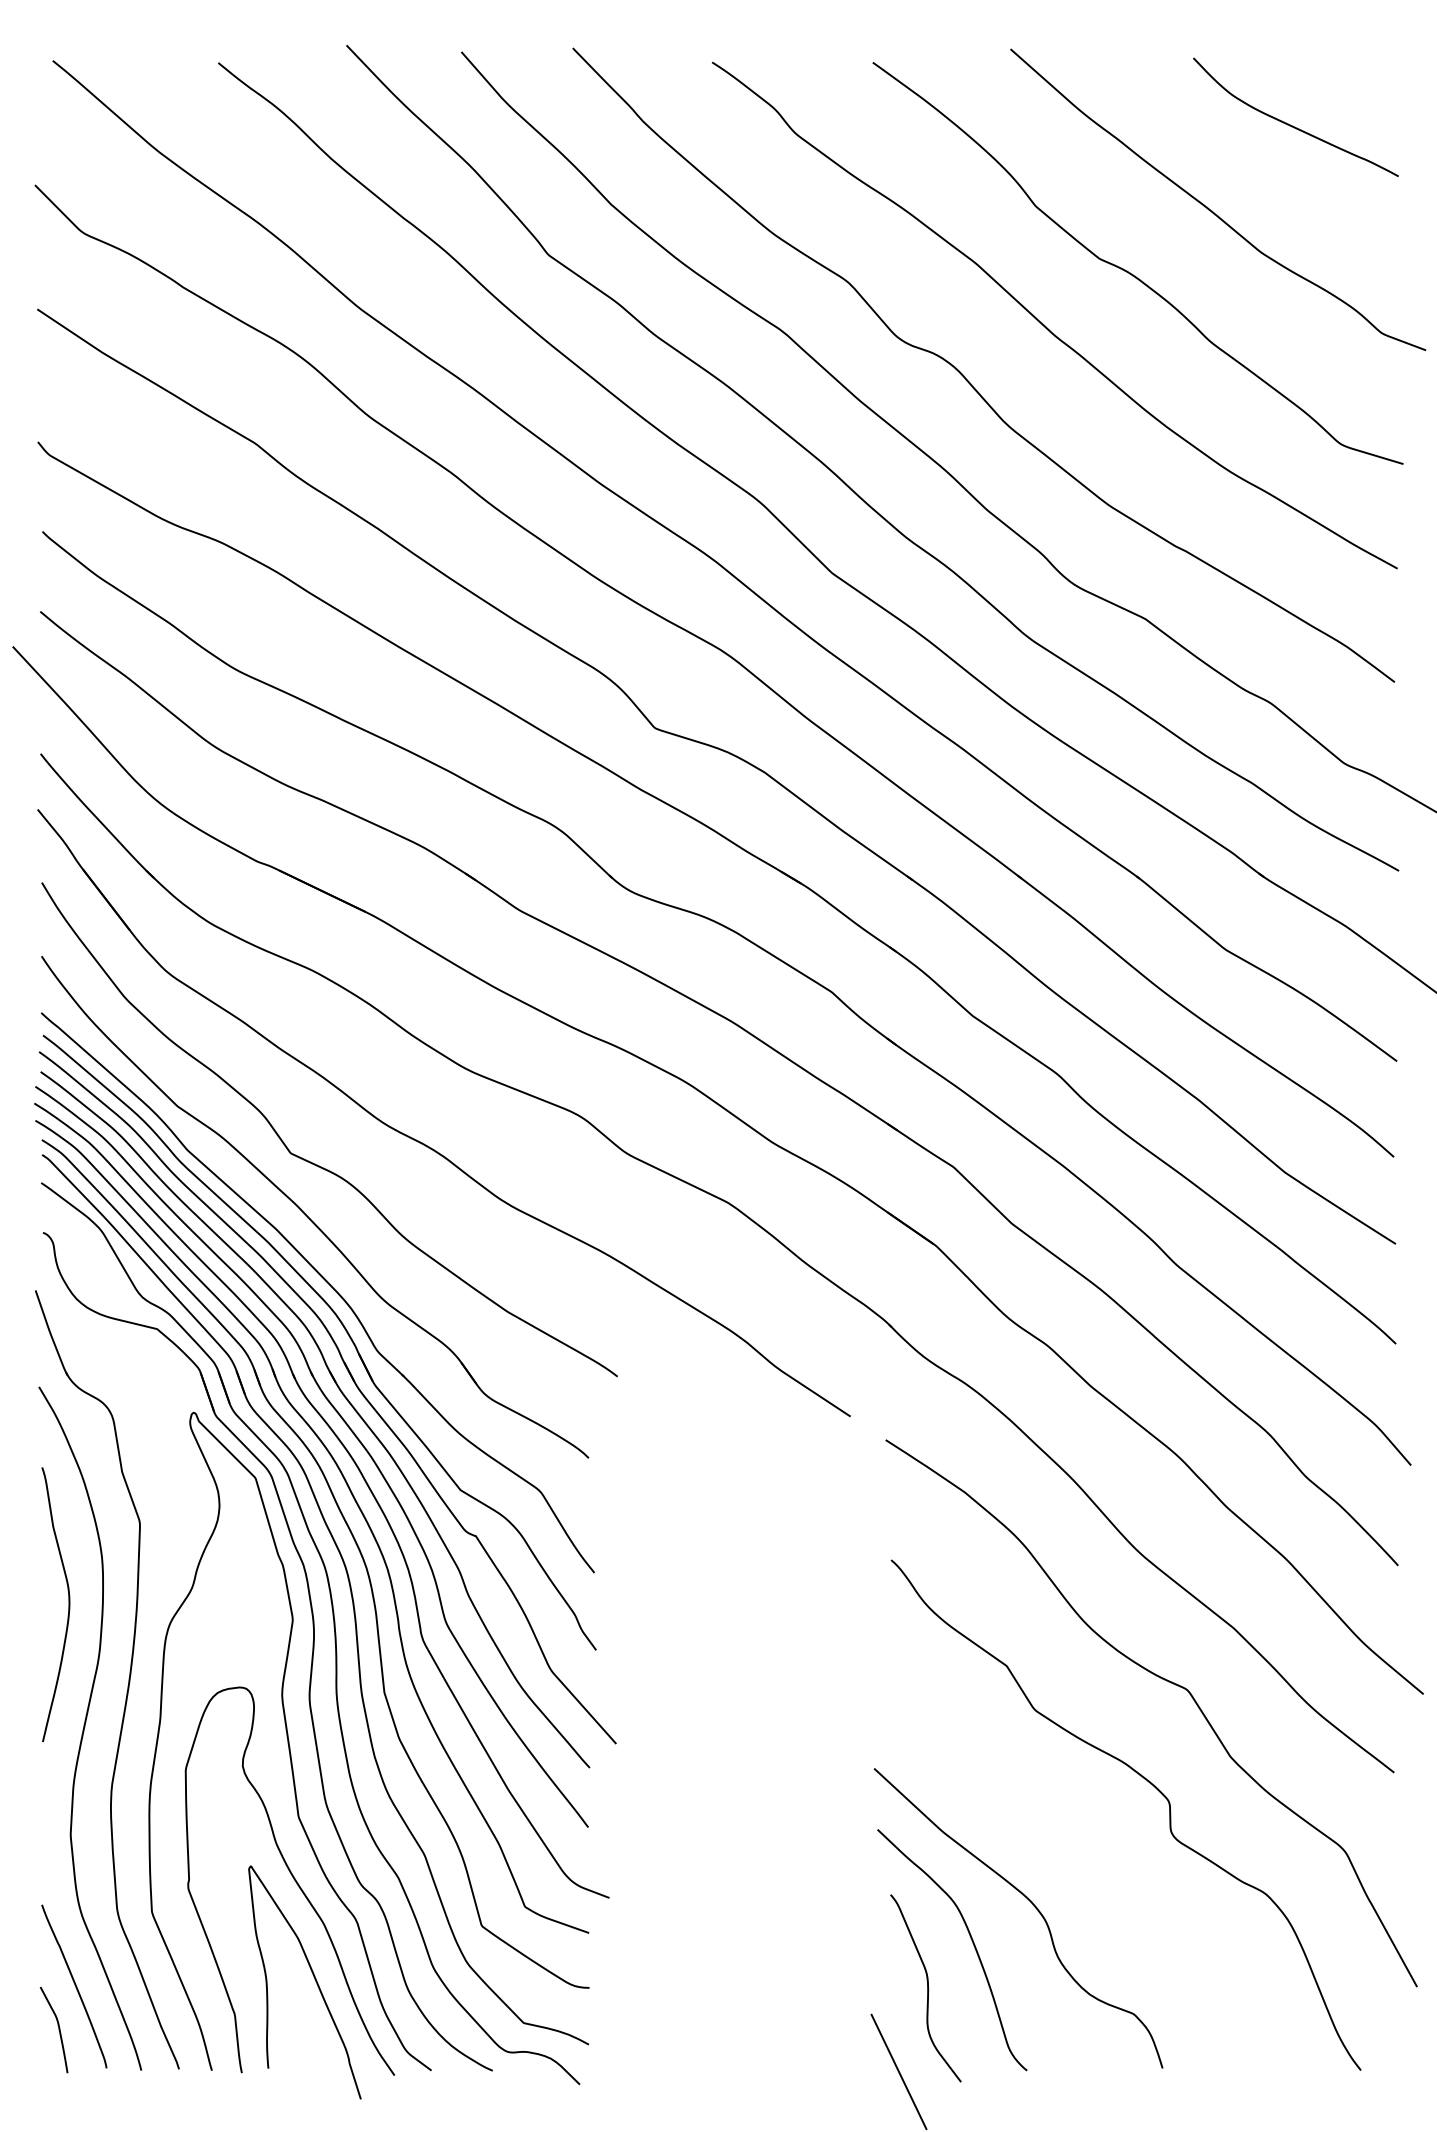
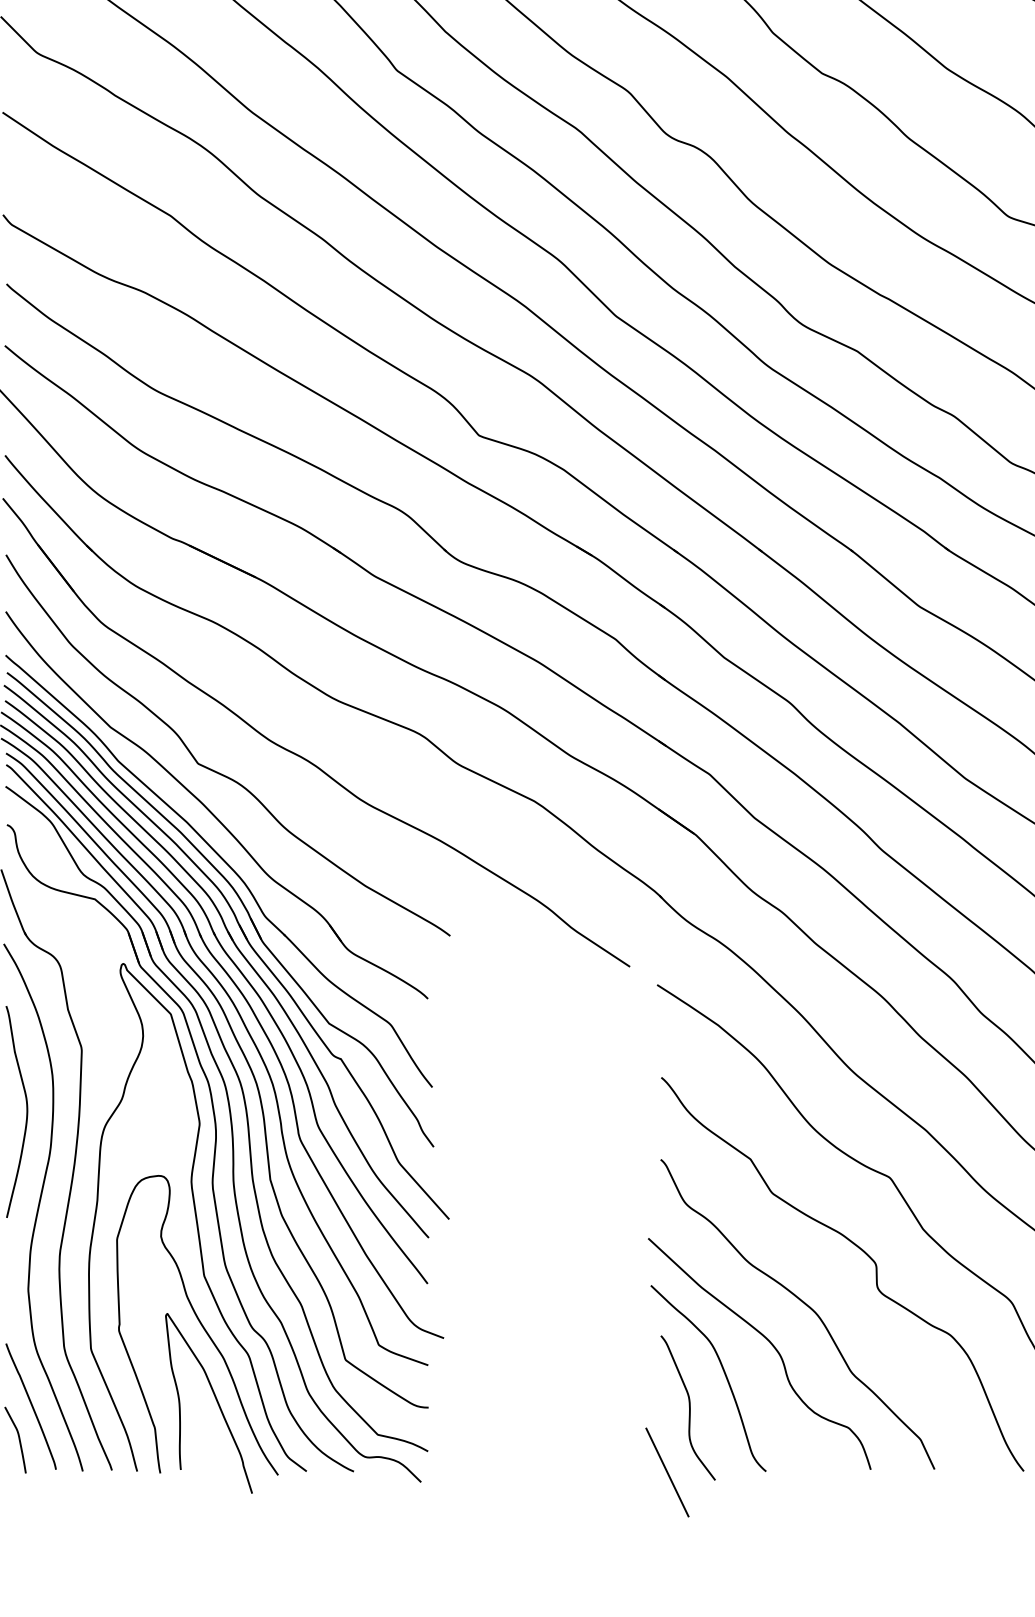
curve: (1078, 1855) -> (805, 1305), added

